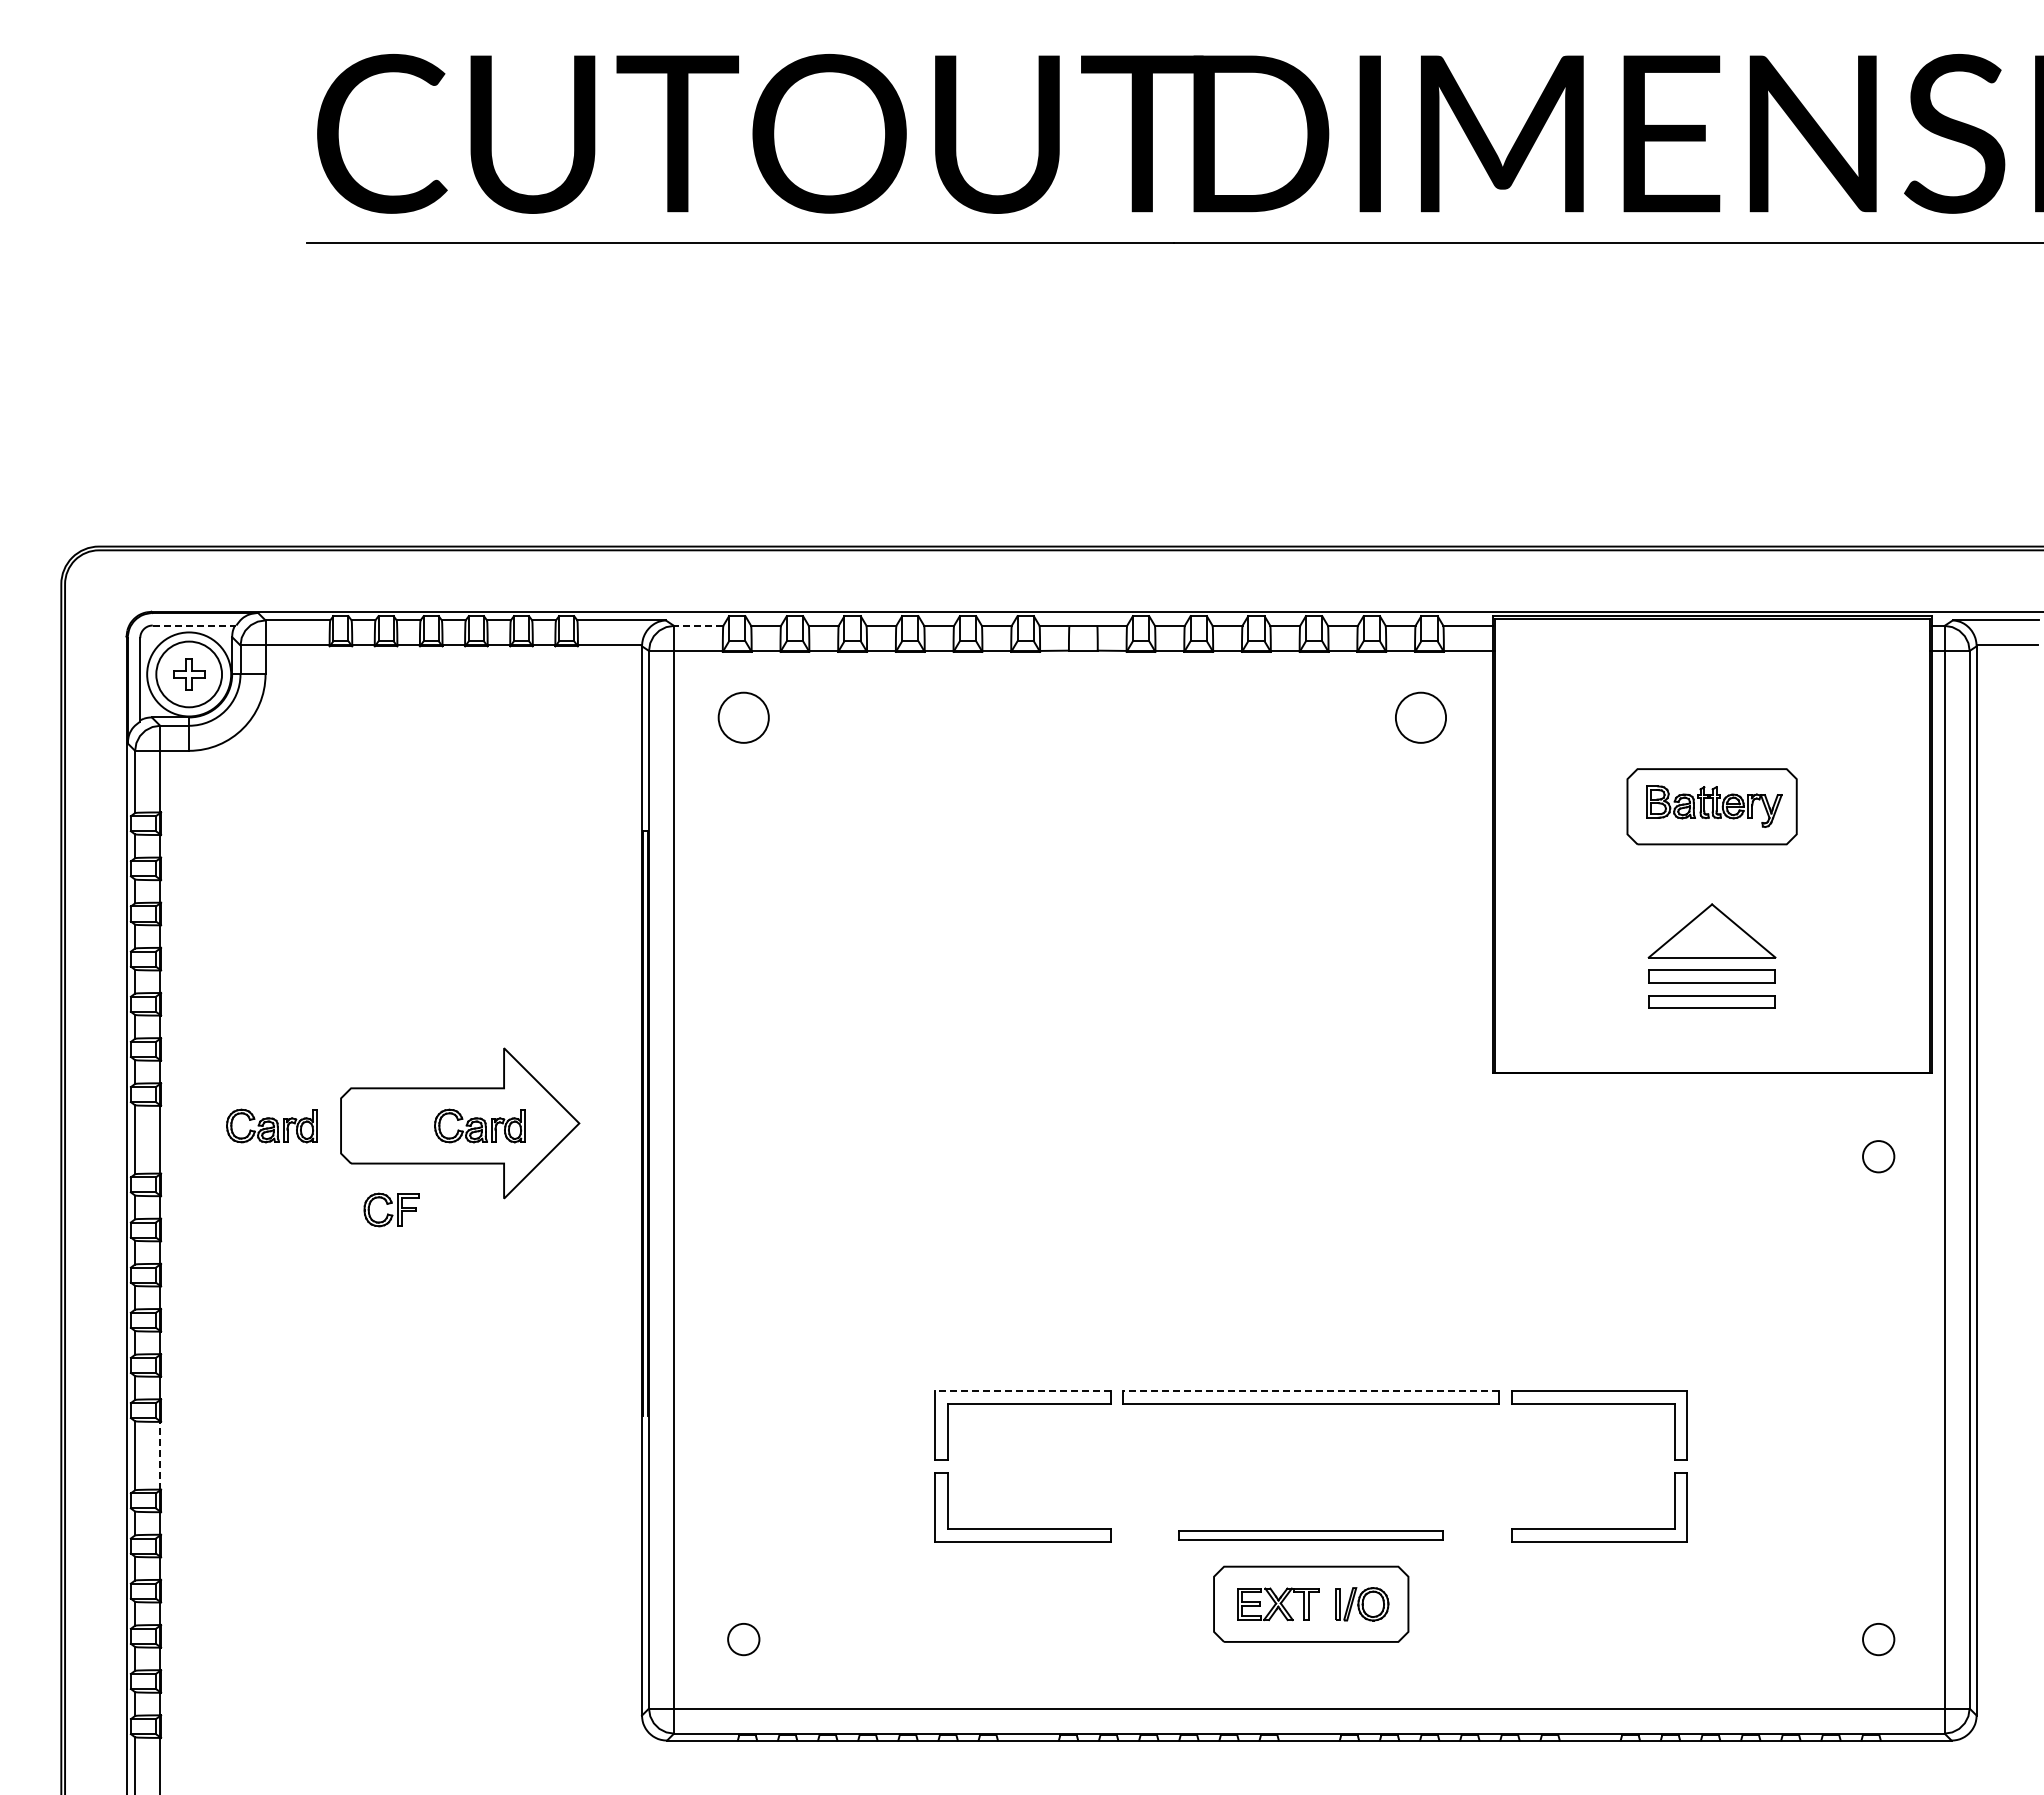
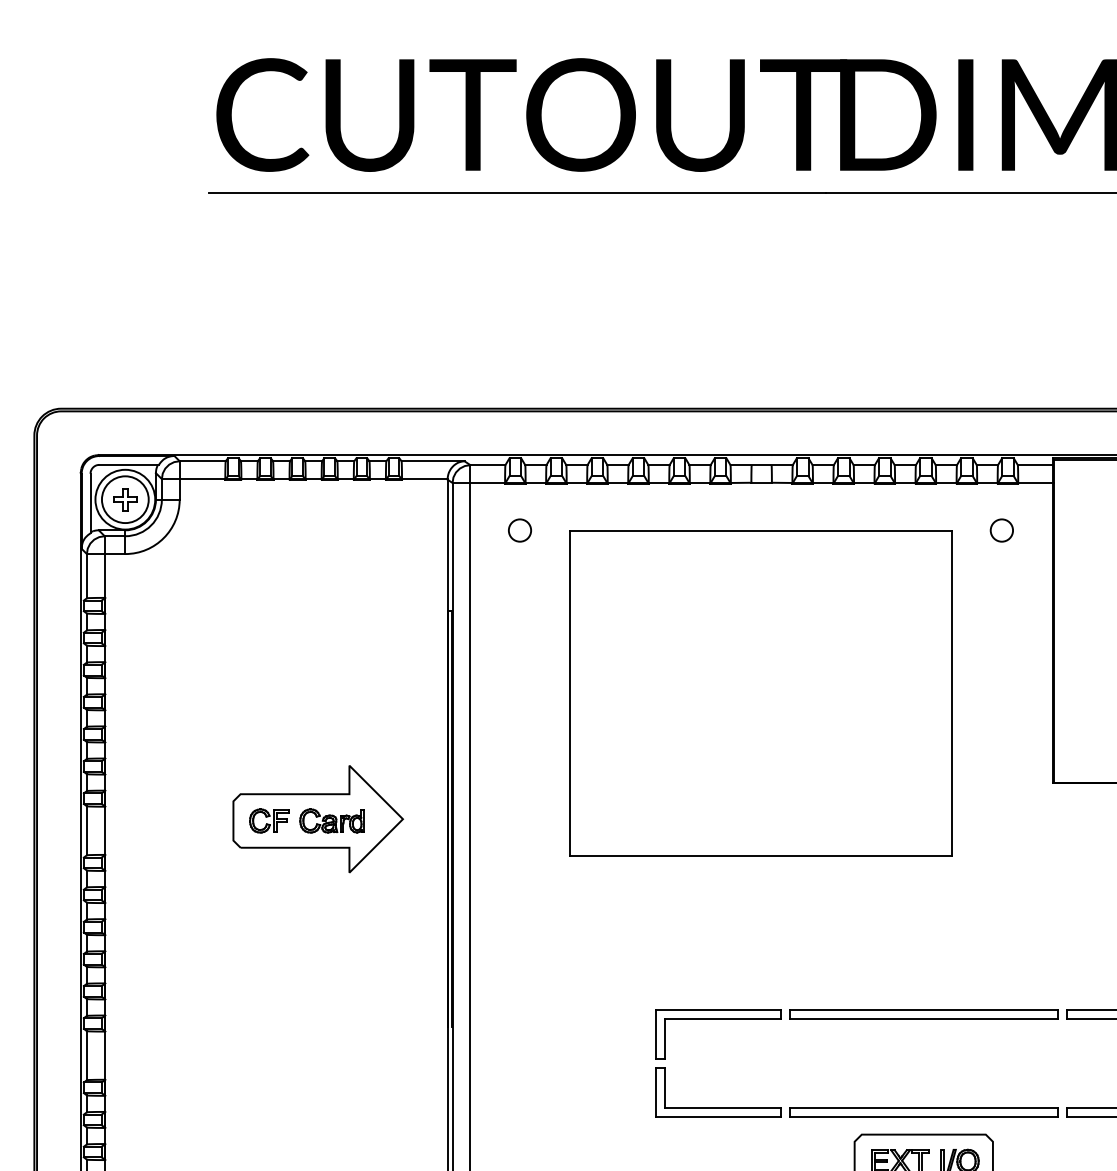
line: (194, 625) -> (129, 464), dashed -> solid
line: (698, 625) -> (487, 464), dashed -> solid
circle: (743, 717) -> (519, 530), size x0.62
circle: (1420, 717) -> (1001, 530), size x0.62
part: (1082, 946) -> (761, 693), added
part: (271, 1125) -> (183, 820), removed
part: (391, 1209) -> (269, 820), moved
line: (1022, 1391) -> (718, 1009), dashed -> solid
line: (1310, 1391) -> (923, 1009), dashed -> solid
line: (160, 1455) -> (104, 1055), dashed -> solid
part: (1310, 1535) -> (923, 1112), size x1.43

